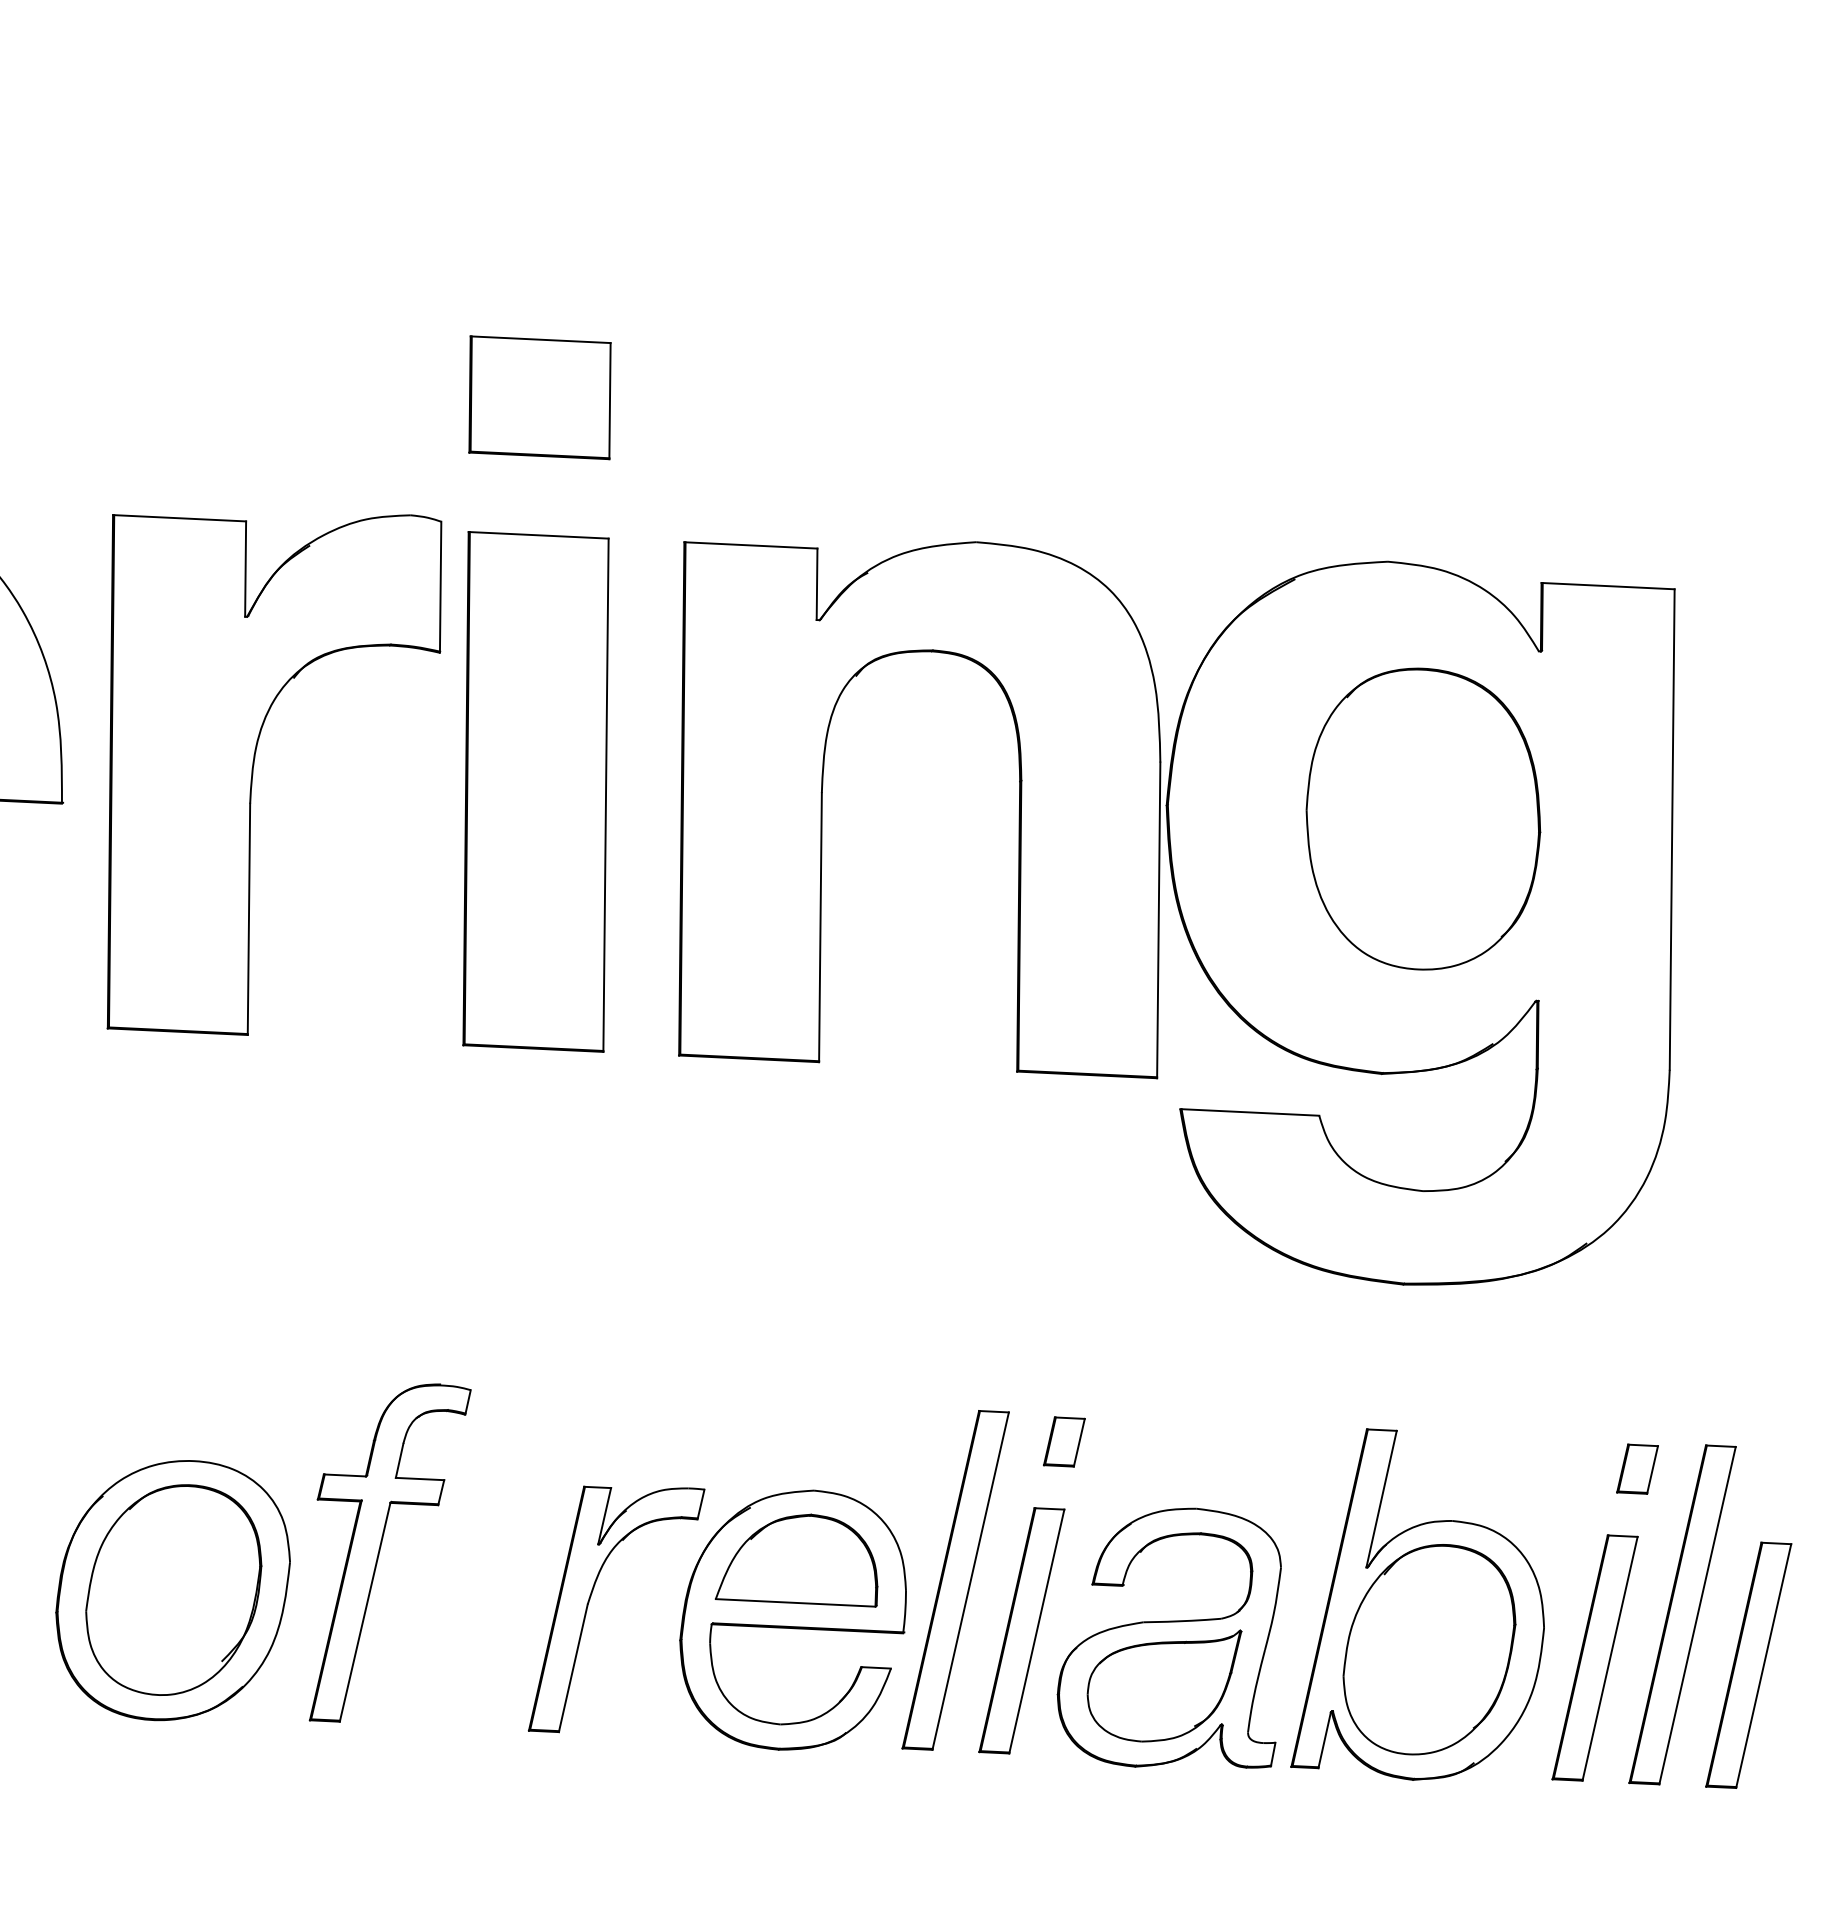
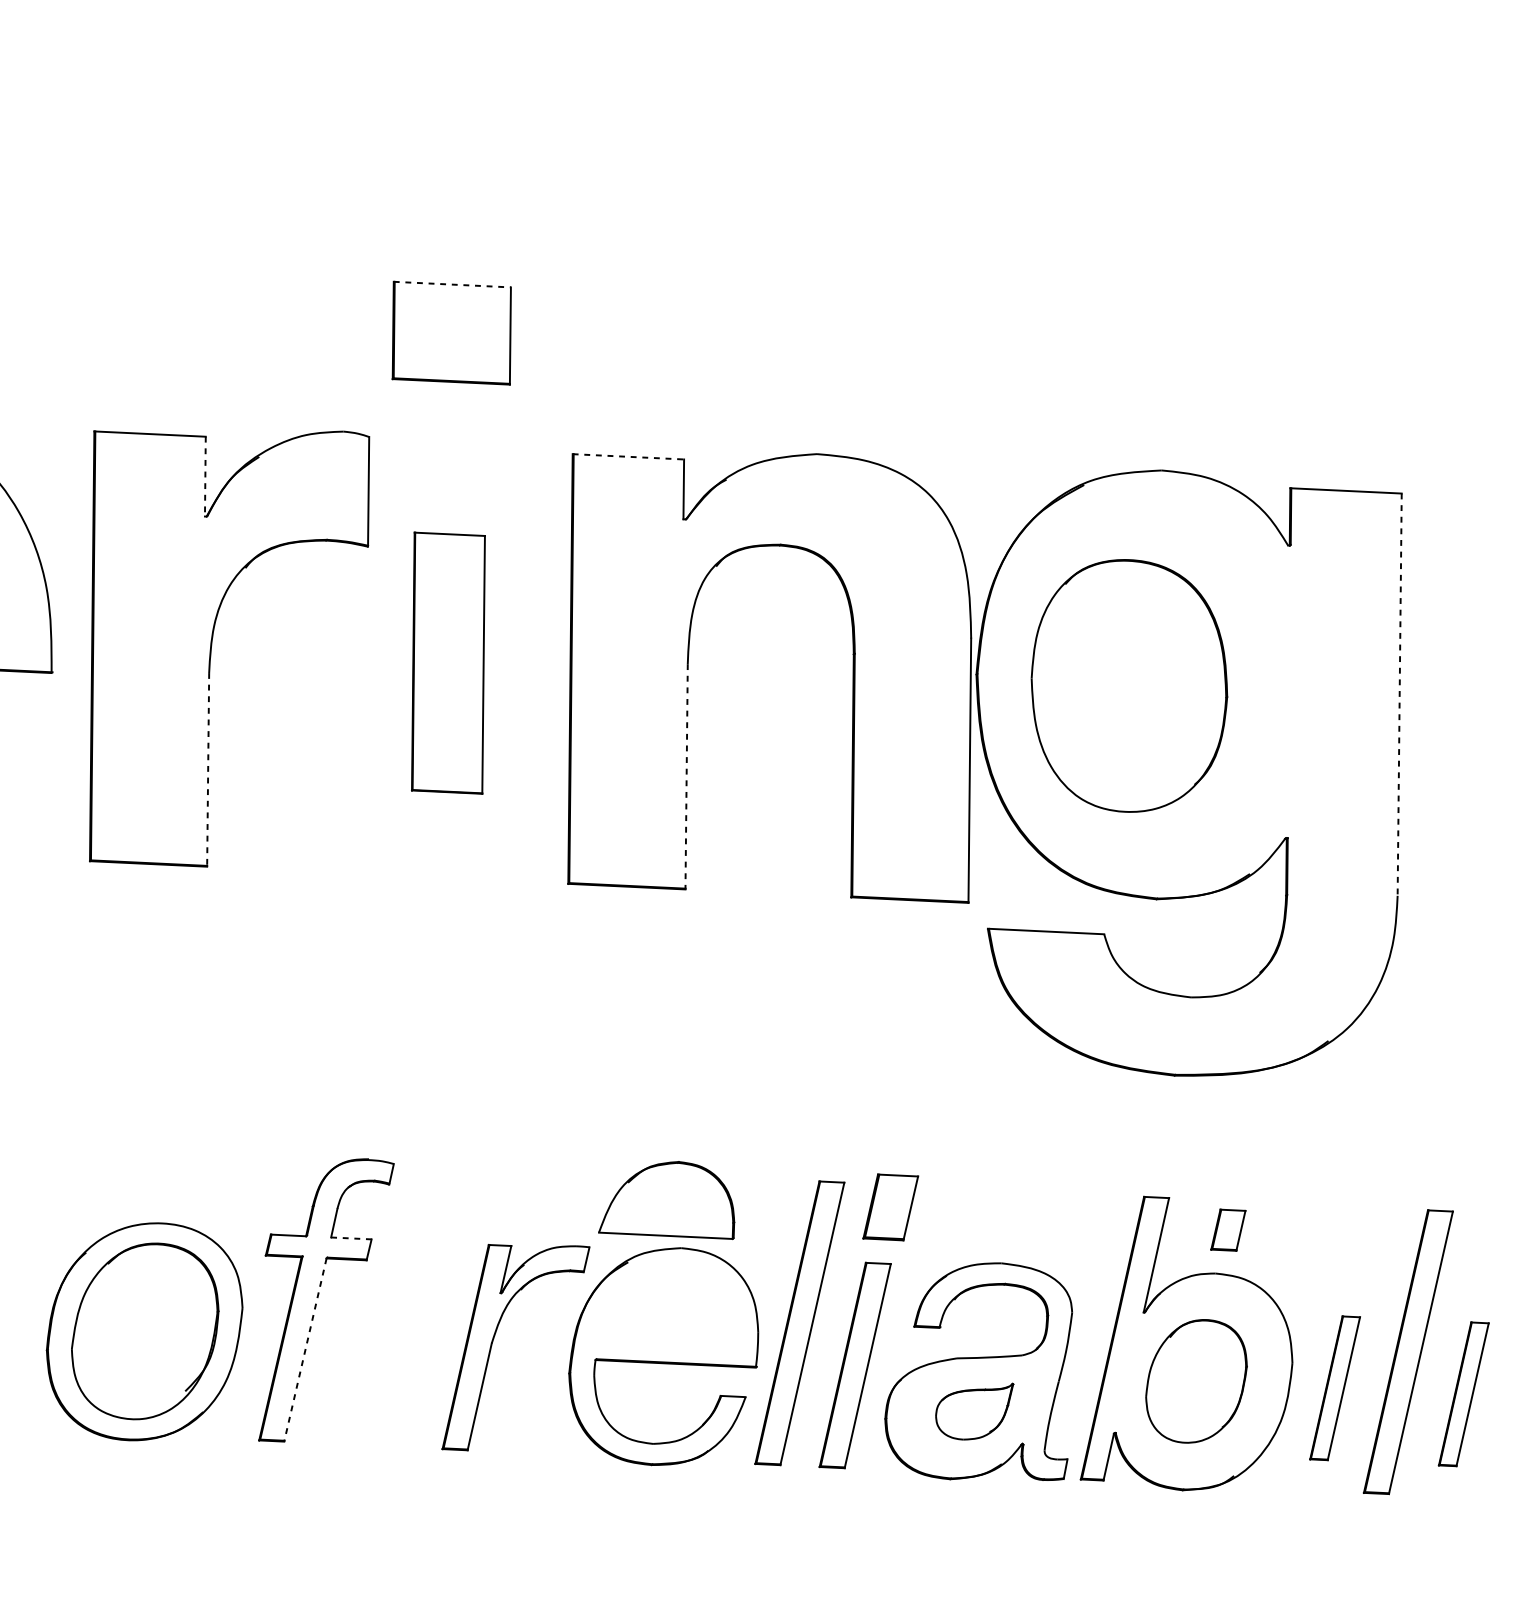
line: (541, 339) -> (453, 284), solid -> dashed
line: (750, 545) -> (628, 456), solid -> dashed
line: (245, 569) -> (205, 476), solid -> dashed
part: (535, 791) -> (448, 662), size x0.6
part: (1423, 818) -> (1129, 685), moved
line: (1672, 830) -> (1399, 695), solid -> dashed
line: (248, 919) -> (207, 770), solid -> dashed
line: (820, 927) -> (686, 776), solid -> dashed
part: (1064, 1441) -> (890, 1207), size x1.6
part: (1637, 1468) -> (1228, 1229), moved
line: (420, 1479) -> (351, 1238), solid -> dashed
part: (796, 1560) -> (666, 1200), moved
line: (365, 1612) -> (305, 1350), solid -> dashed
part: (1429, 1649) -> (1196, 1381), size x0.7
part: (1594, 1657) -> (1334, 1387), size x0.7
part: (1748, 1664) -> (1463, 1393), size x0.7
part: (1164, 1685) -> (974, 1411), size x0.6

